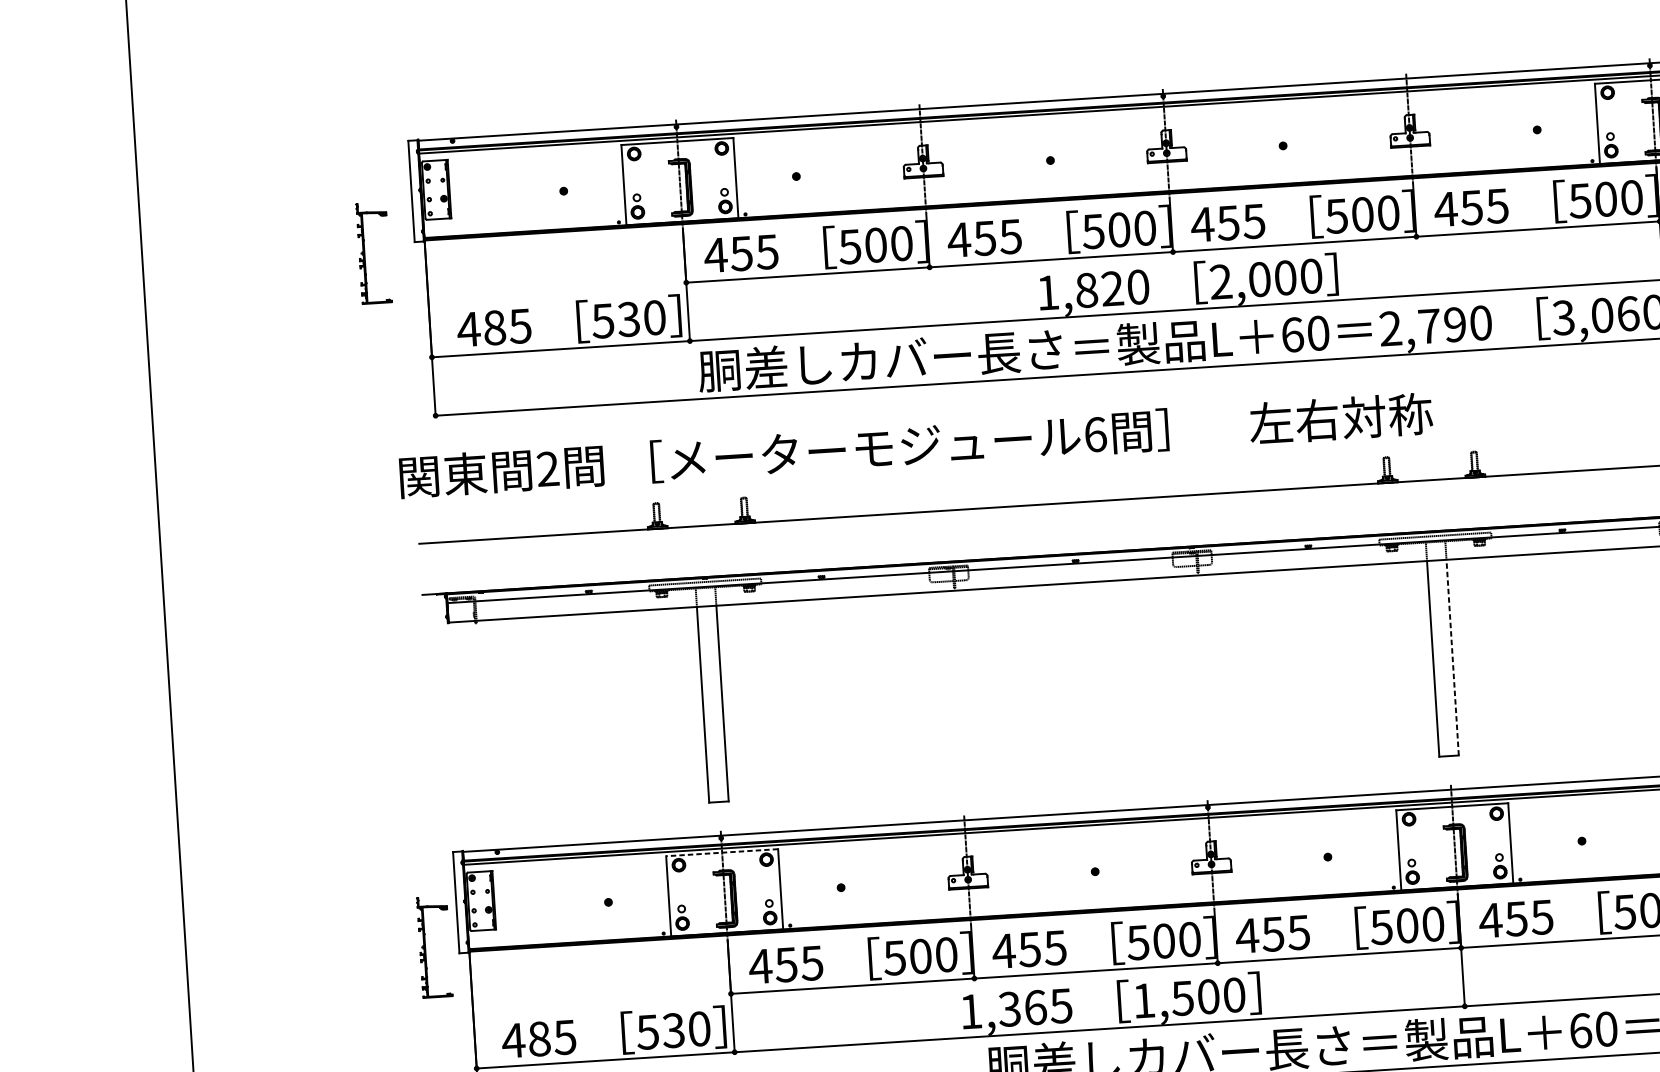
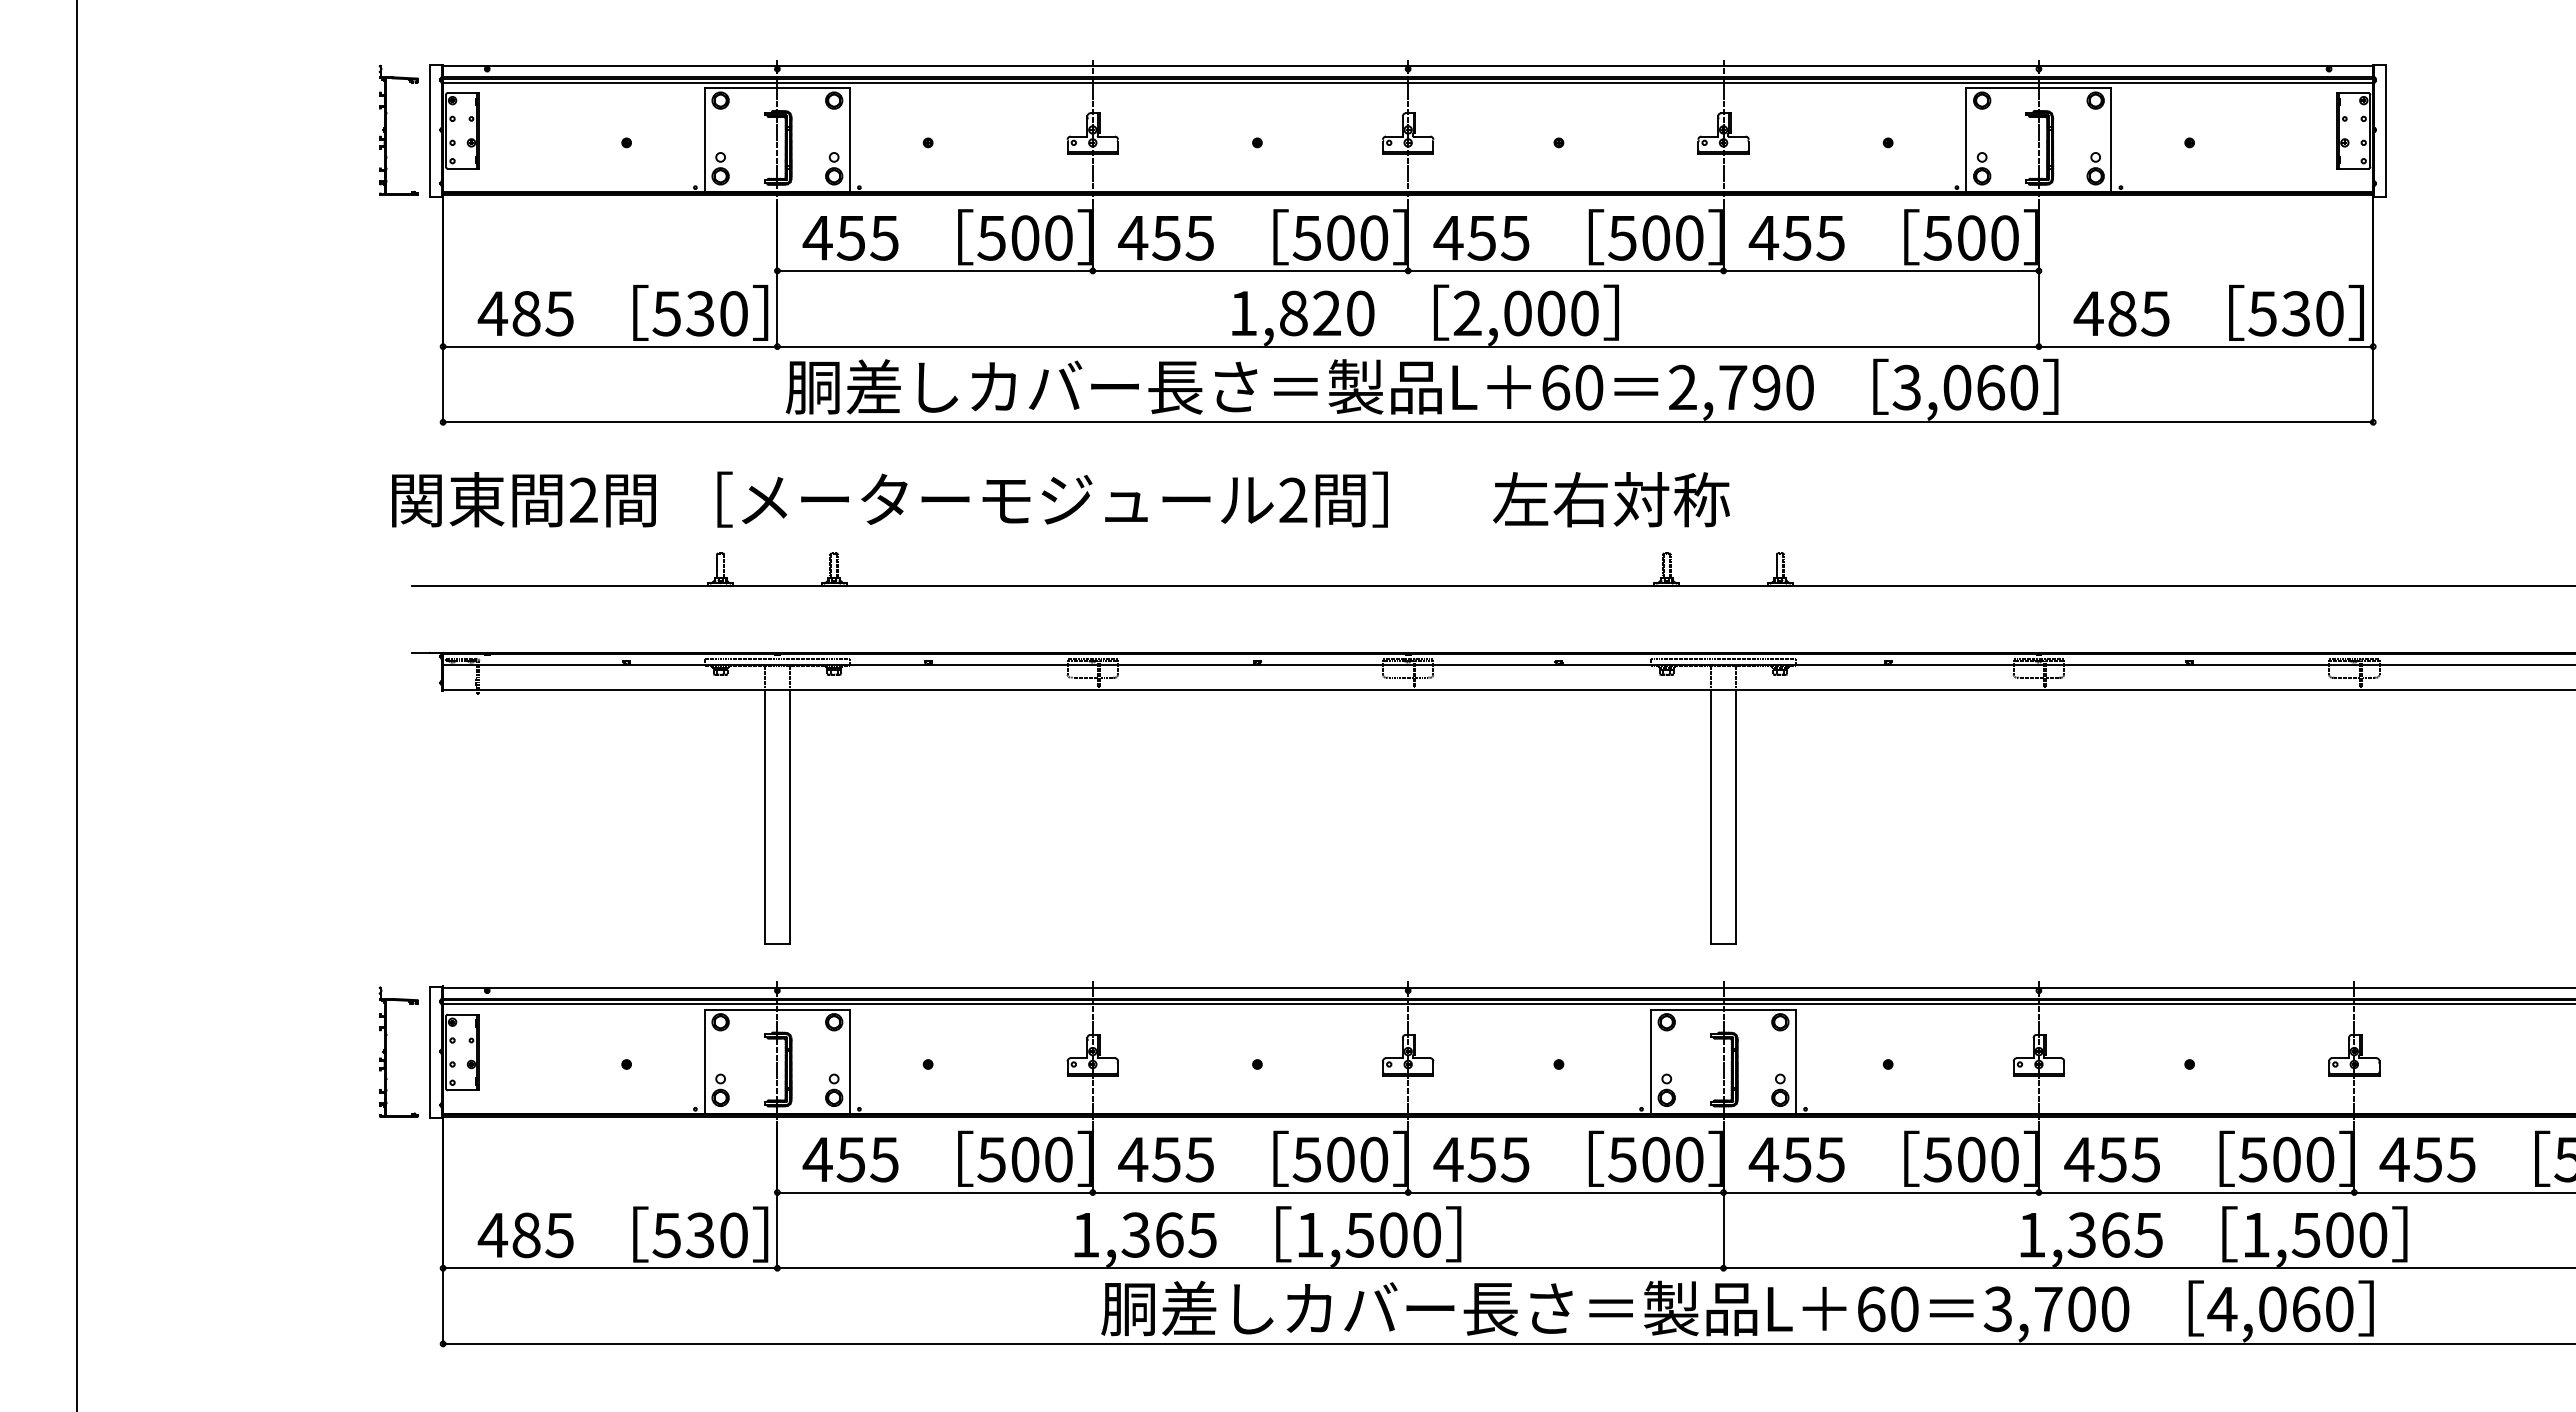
part: (364, 253) -> (386, 129), moved
text: (1095, 434) -> (1293, 500), 6 -> 2
line: (1452, 657) -> (1736, 817), dashed -> solid
line: (722, 852) -> (777, 1009), dashed -> solid
part: (425, 947) -> (386, 1051), moved

